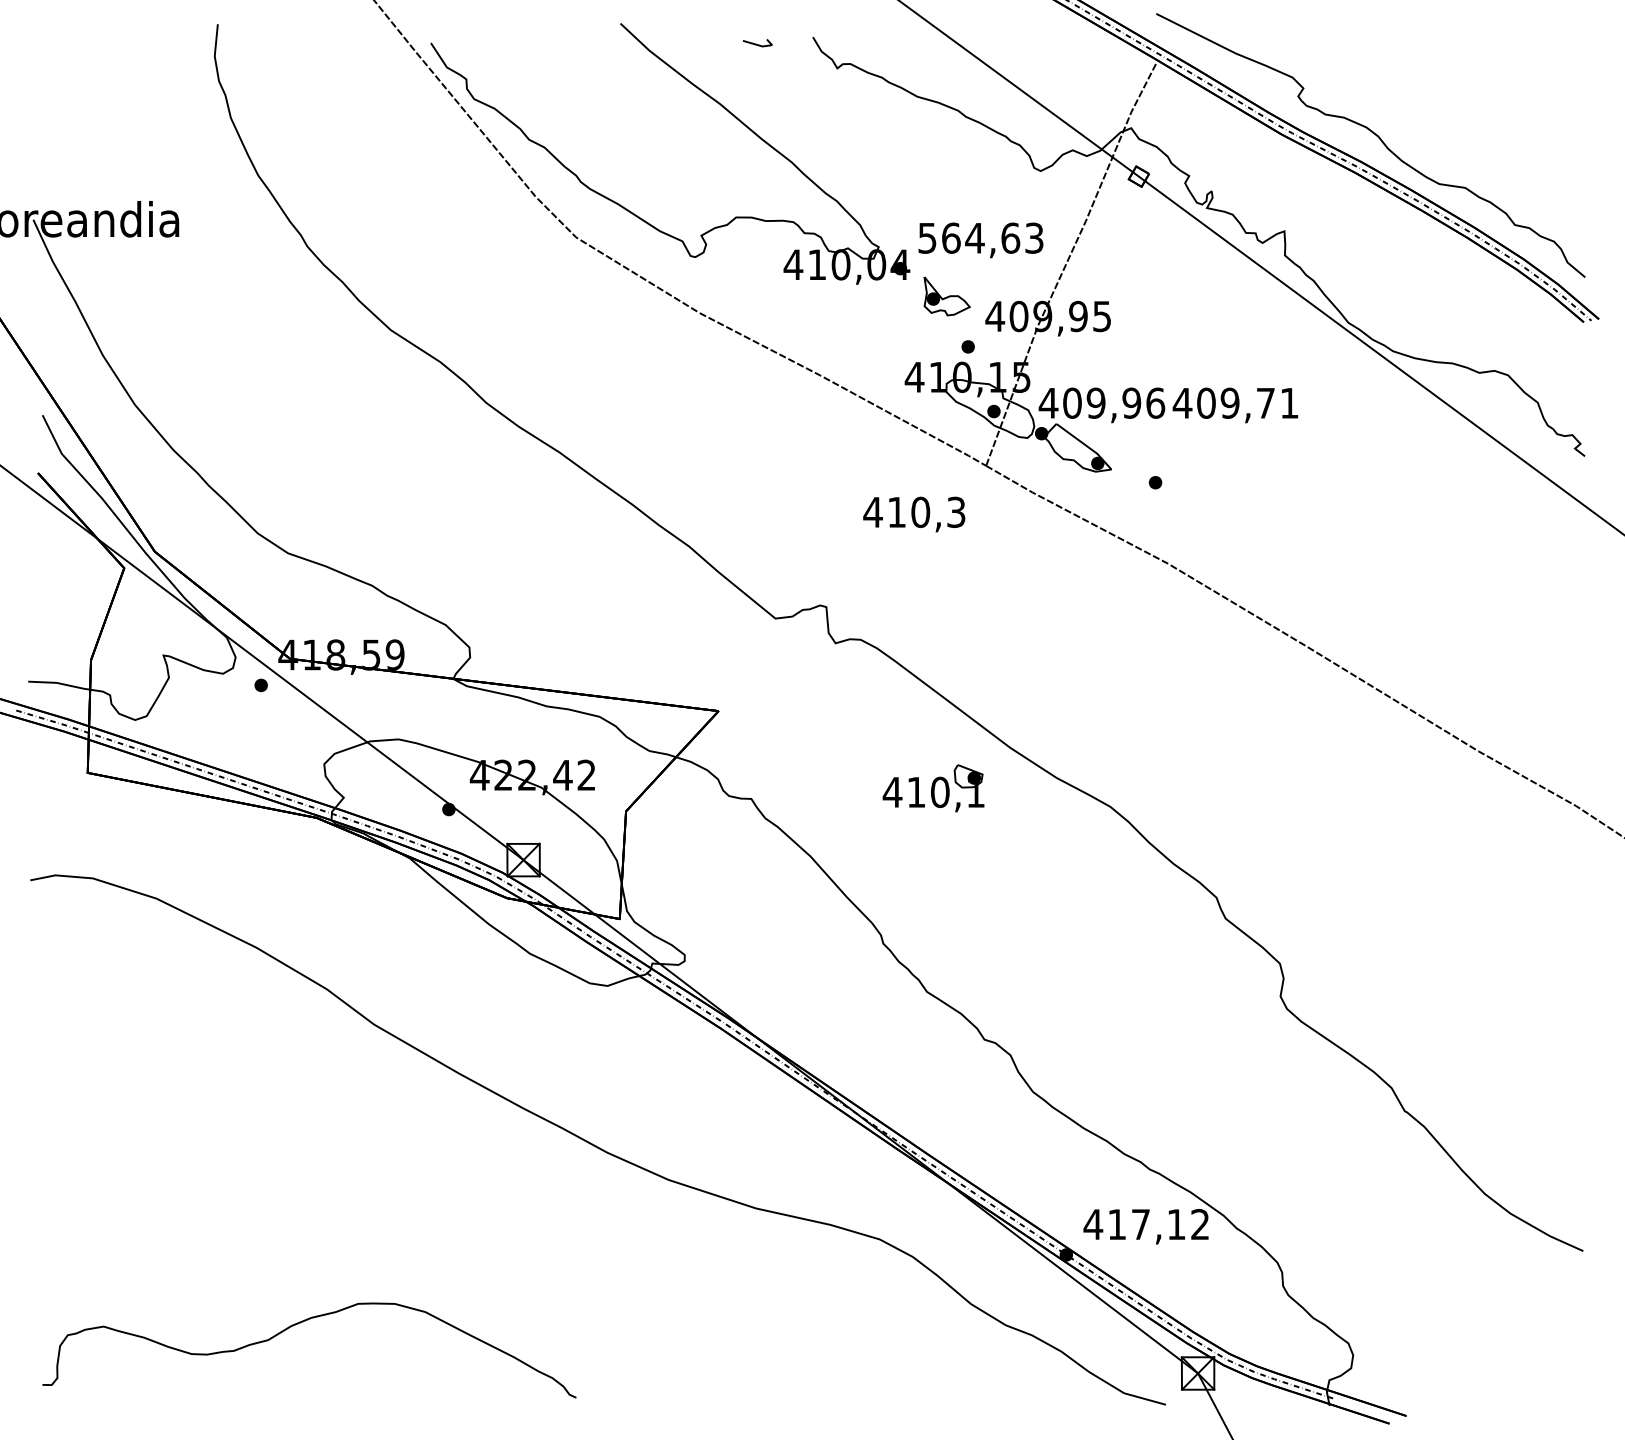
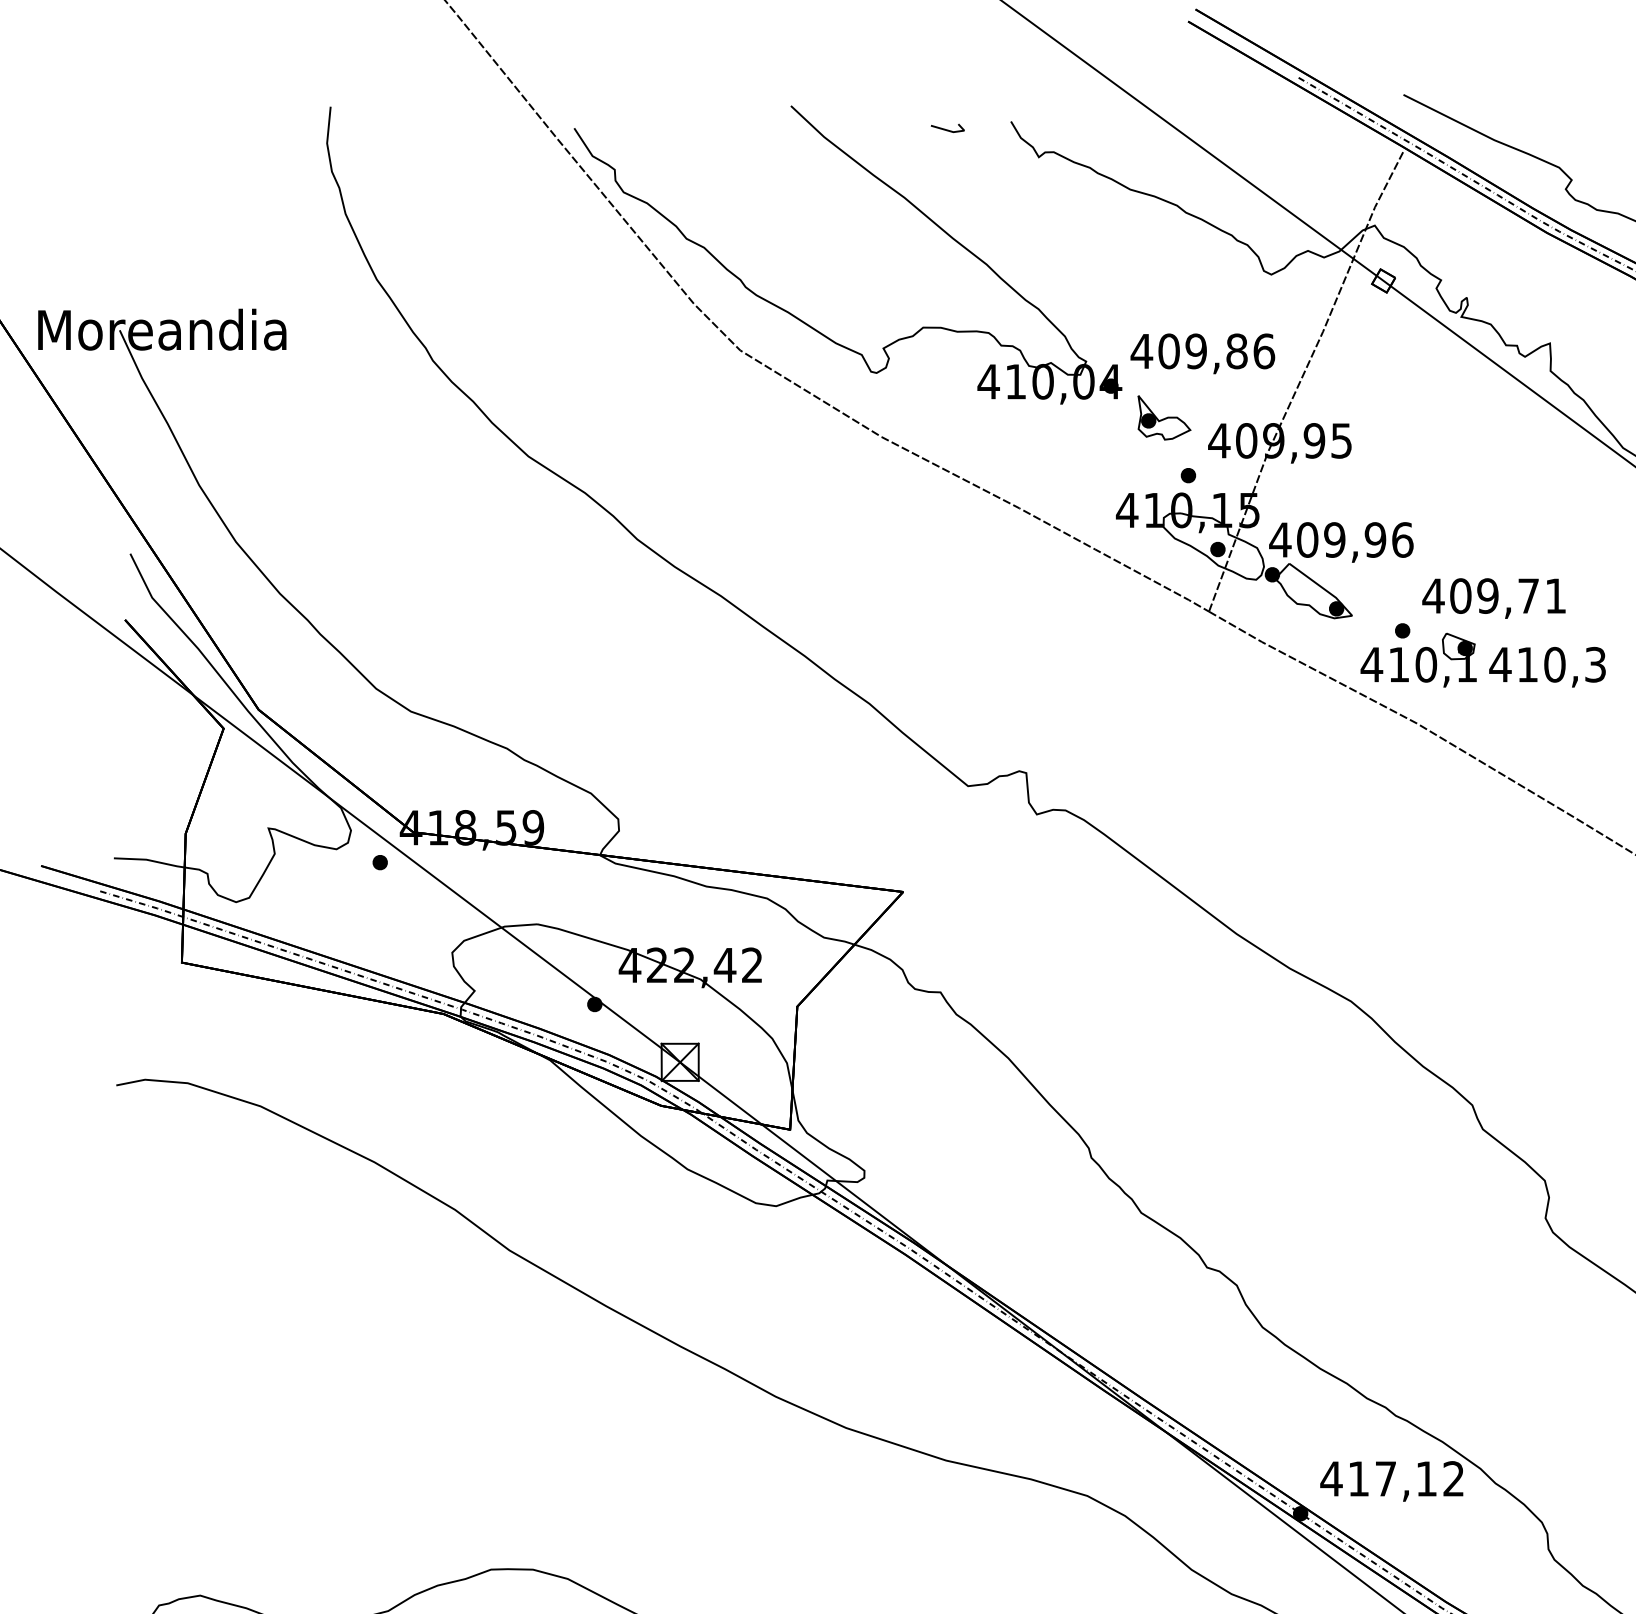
text: (980, 237) -> (1202, 350), 564,63 -> 409,86
text: (1235, 405) -> (1494, 598), moved
text: (914, 514) -> (1547, 667), moved
part: (933, 788) -> (1418, 660), moved

